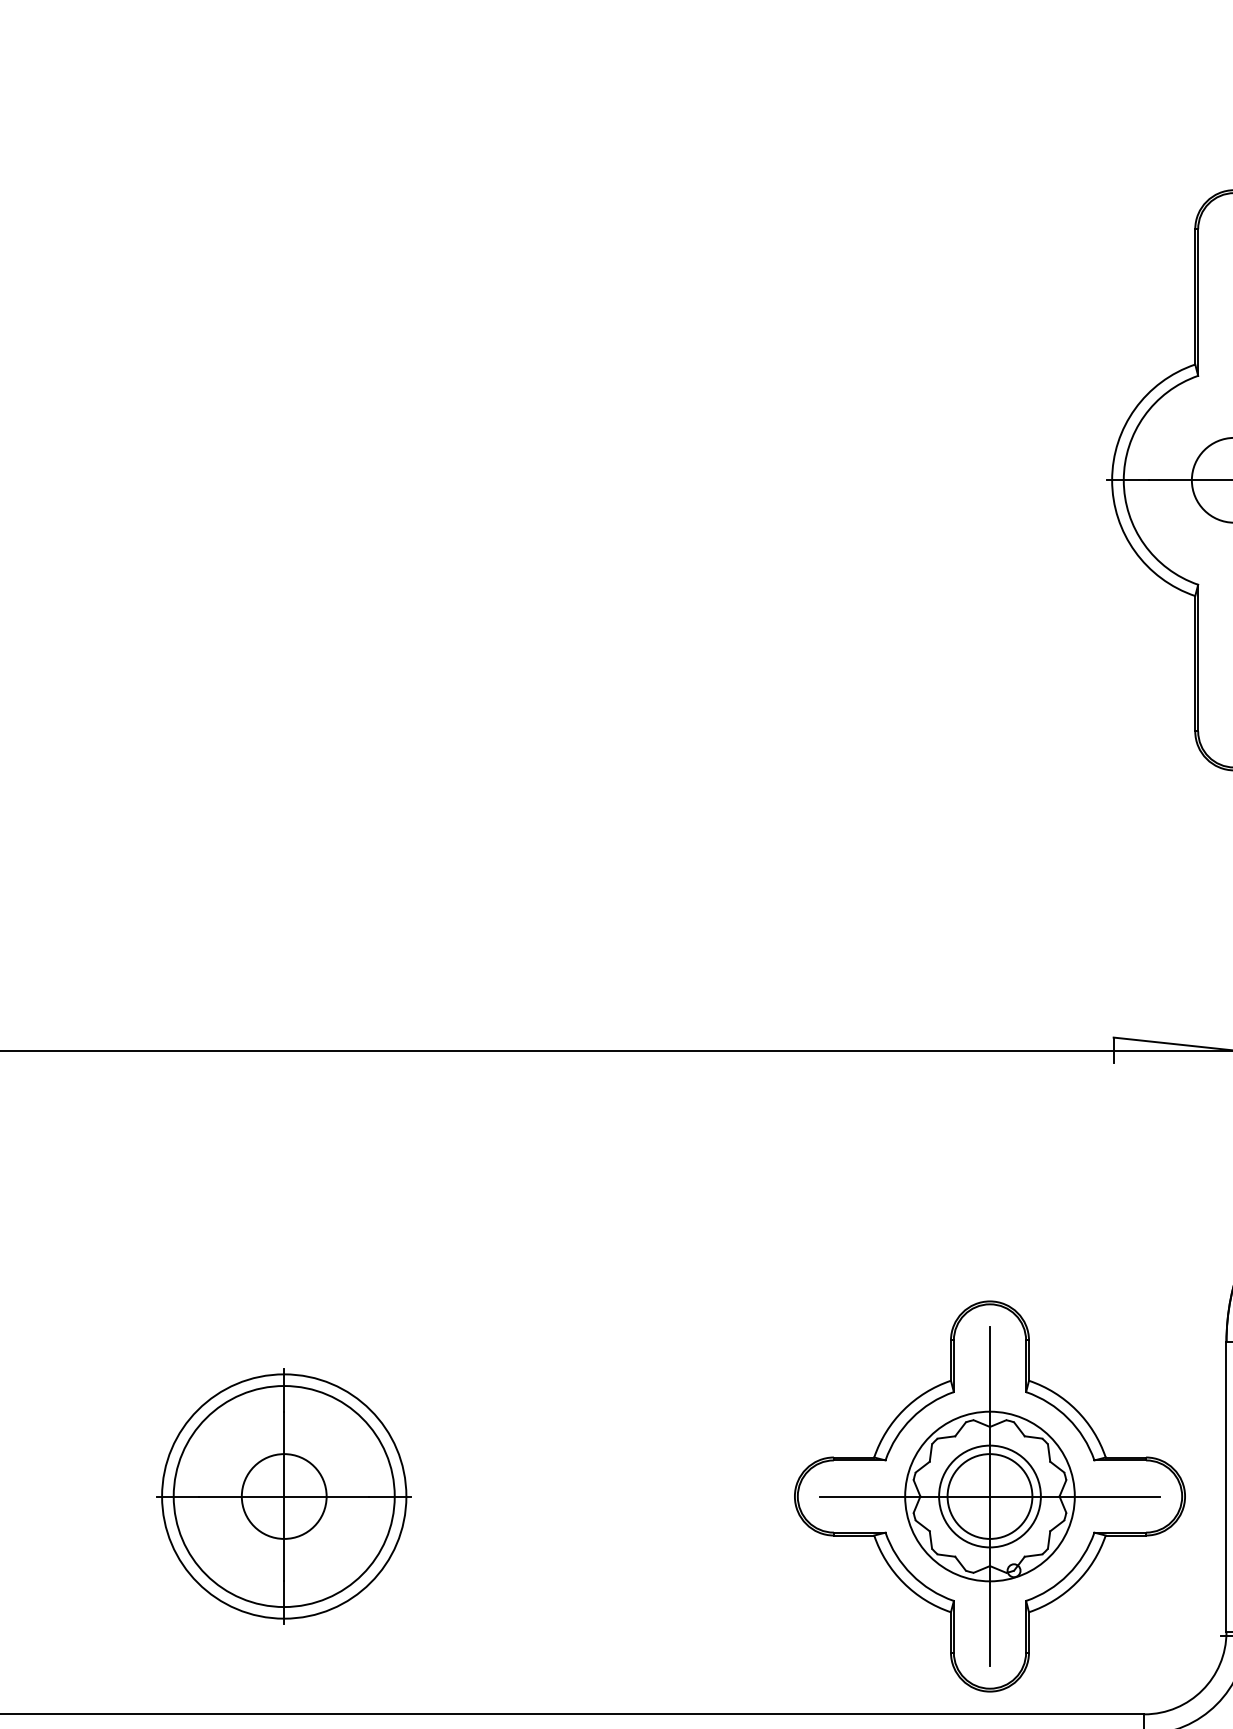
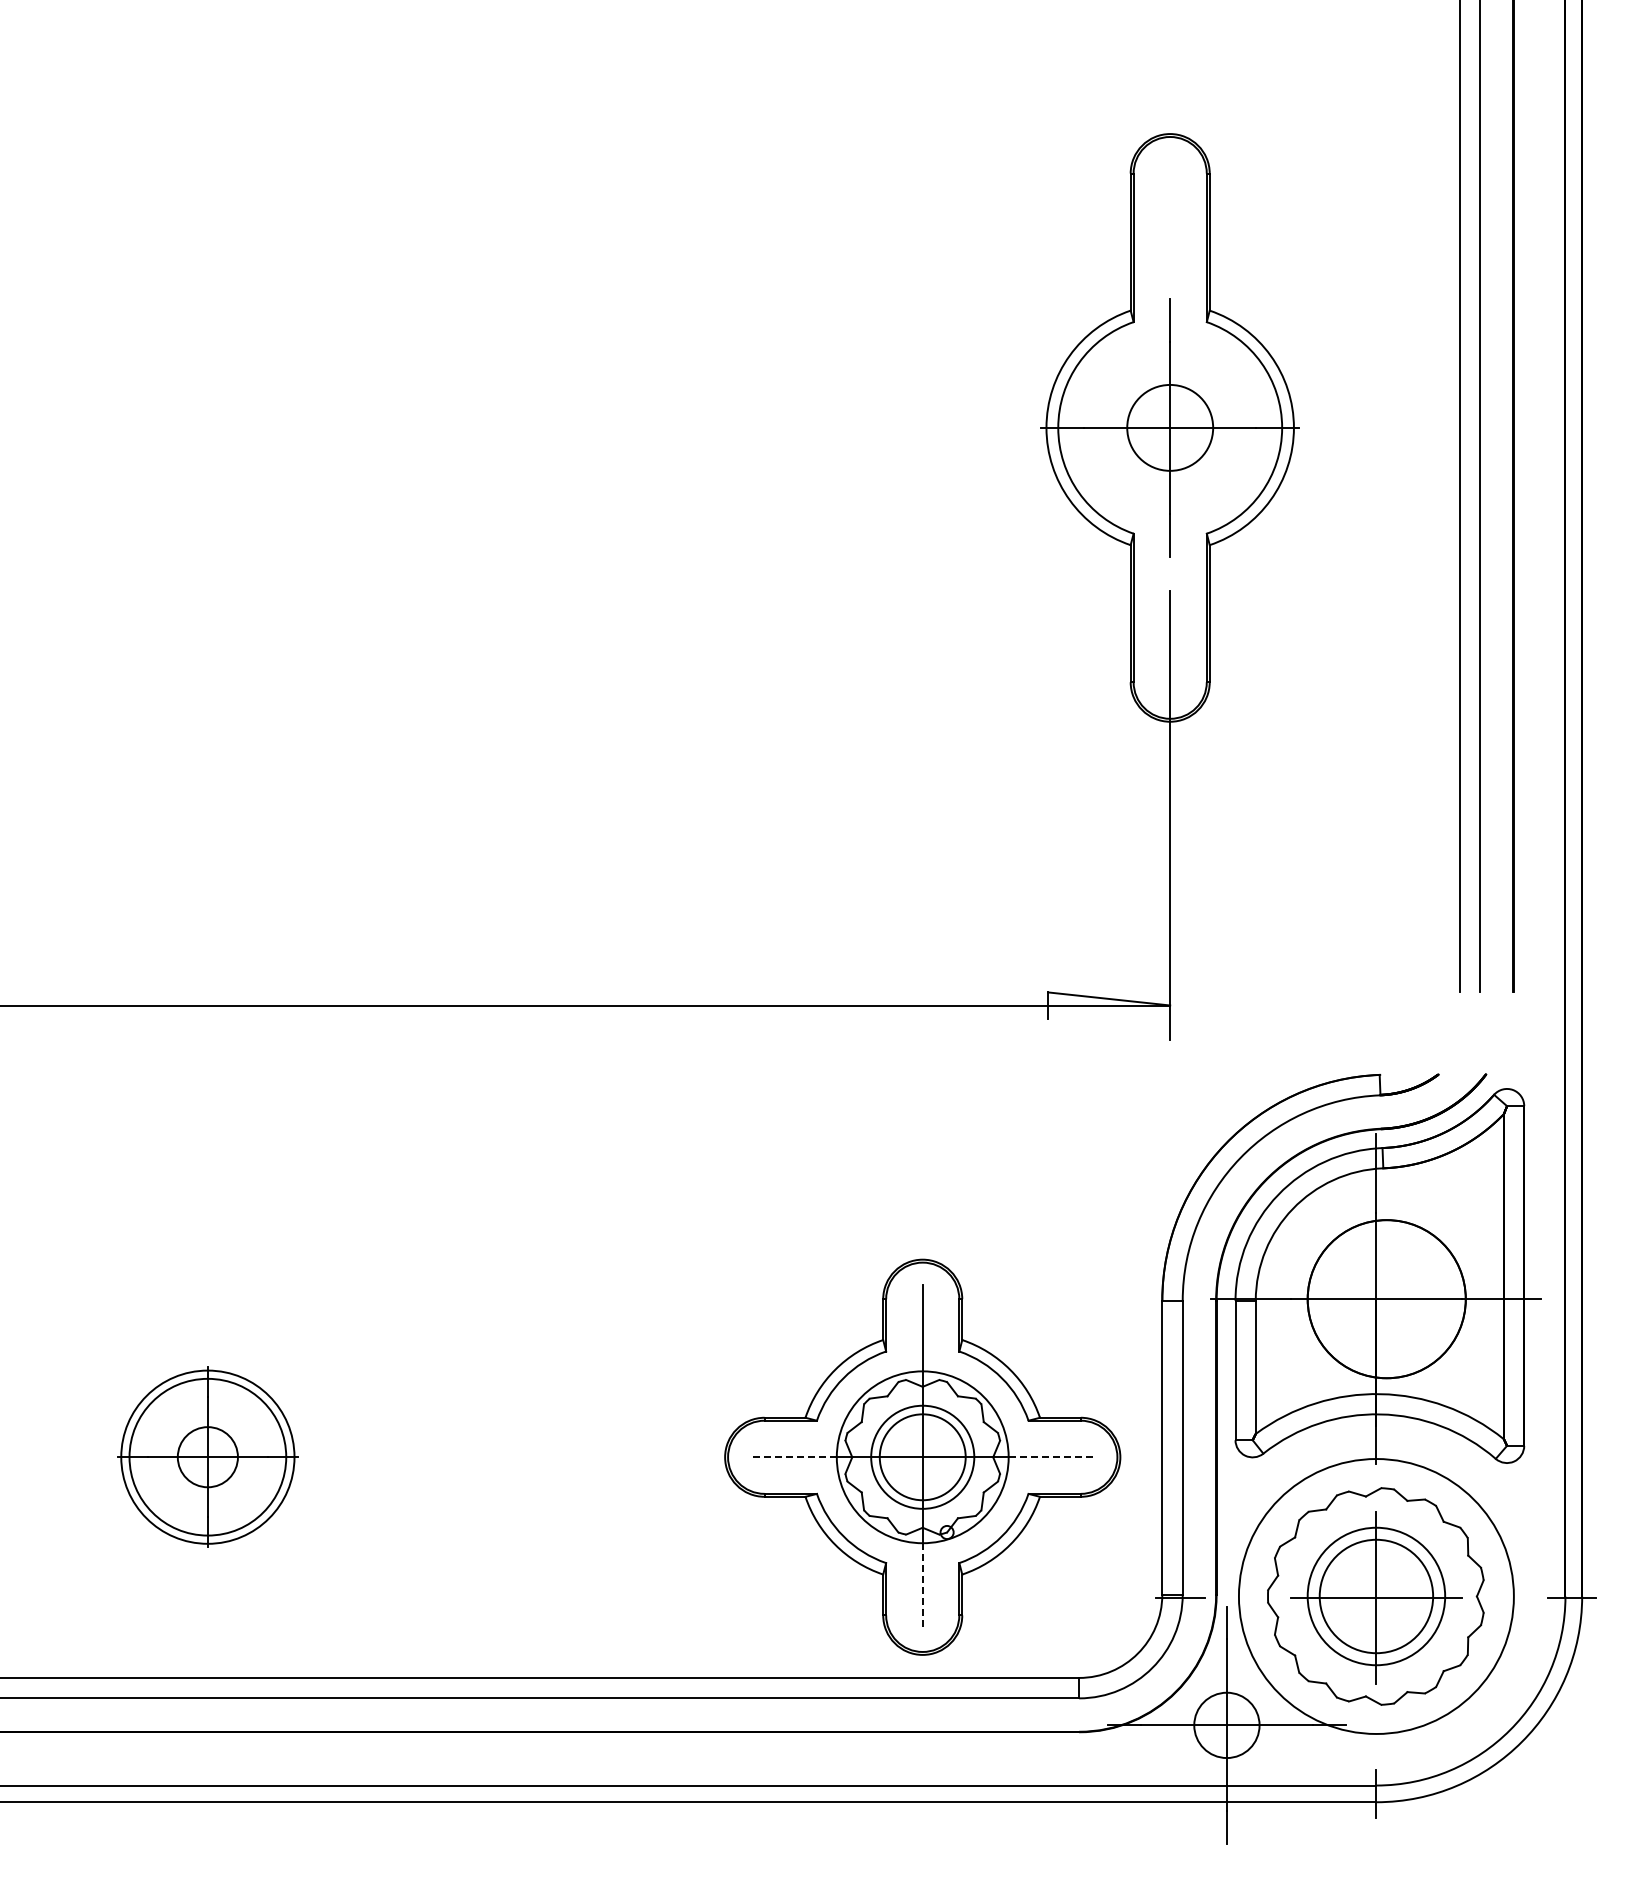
part: (283, 1495) -> (207, 1456), size x0.7
line: (862, 1496) -> (793, 1457), solid -> dashed
line: (1117, 1496) -> (1051, 1457), solid -> dashed
line: (989, 1624) -> (922, 1586), solid -> dashed

